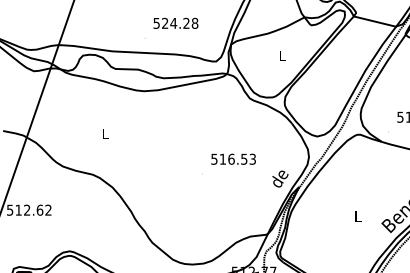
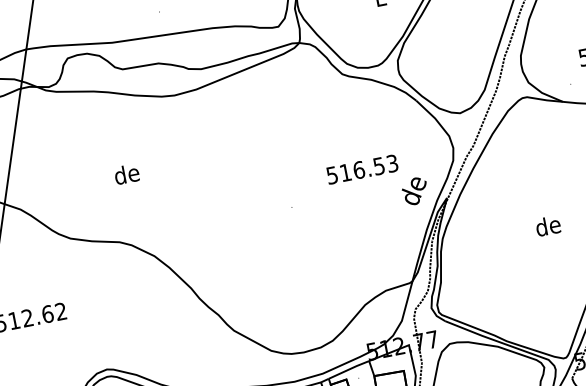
text: (105, 133) -> (126, 173), L -> de
text: (233, 158) -> (361, 168), moved
text: (357, 216) -> (547, 226), L -> de

